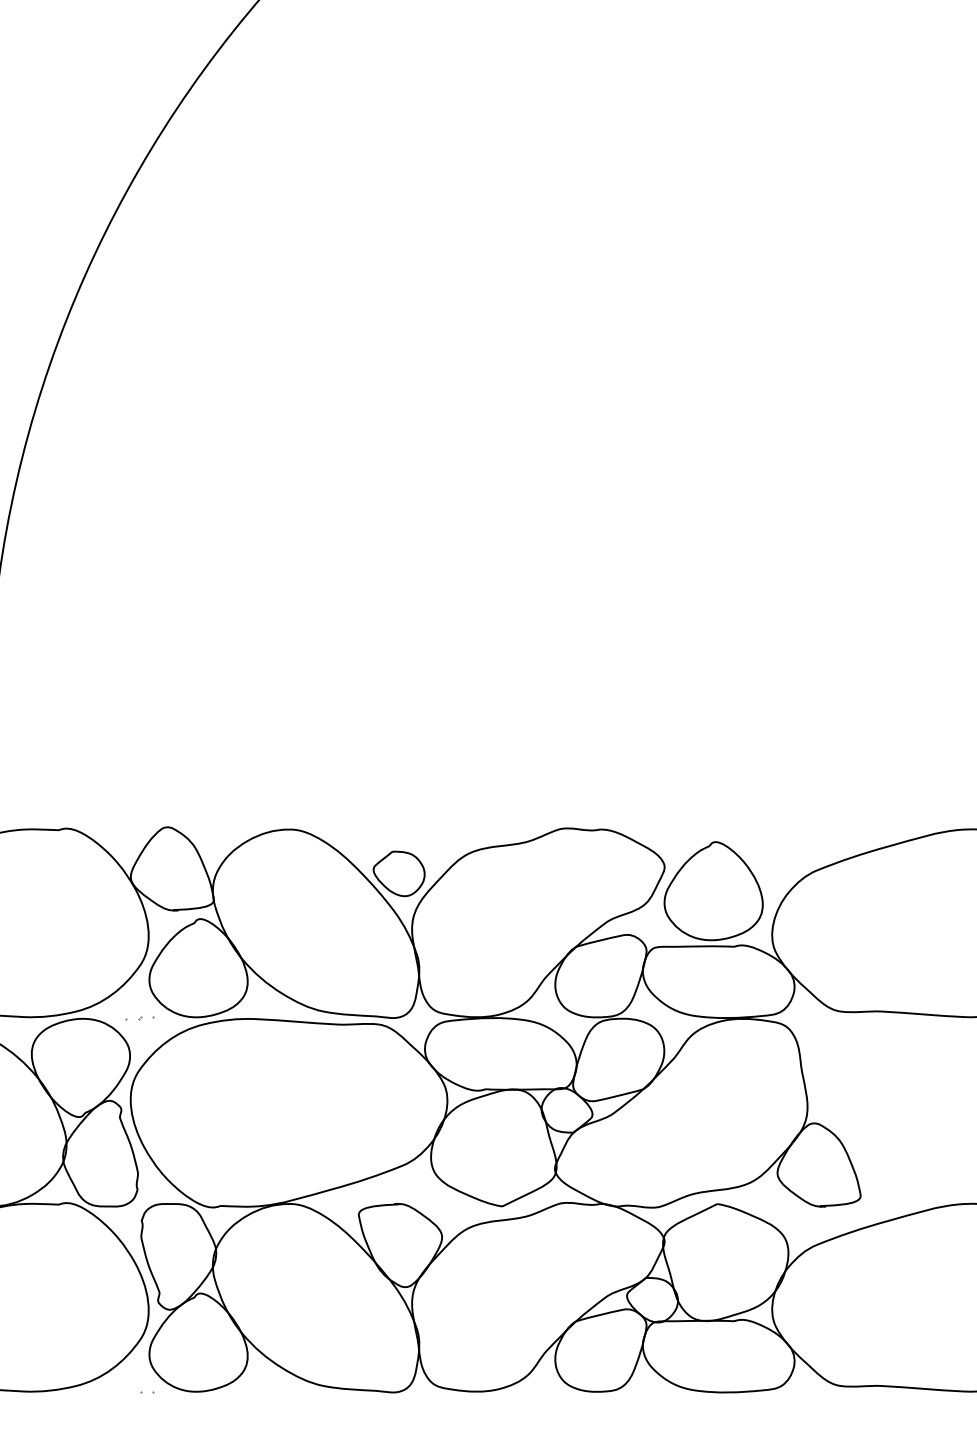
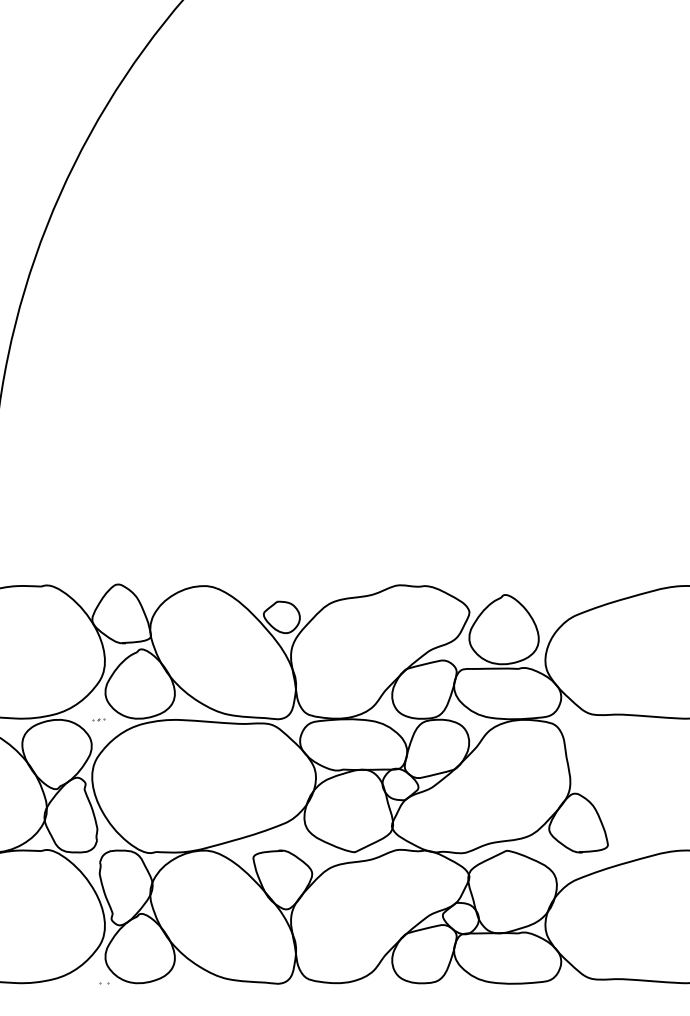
part: (139, 1018) -> (98, 719), size x0.6

